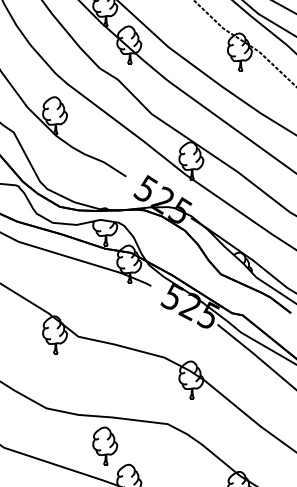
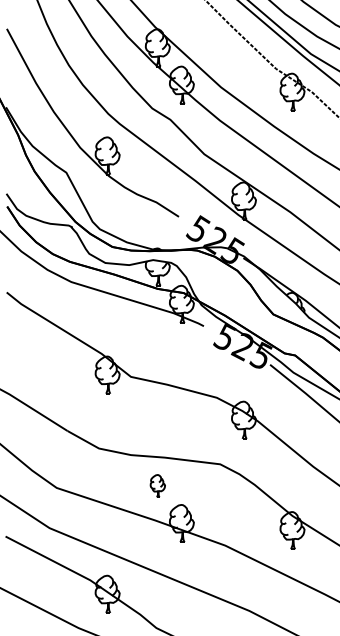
part: (104, 445) -> (157, 485), size x0.6

